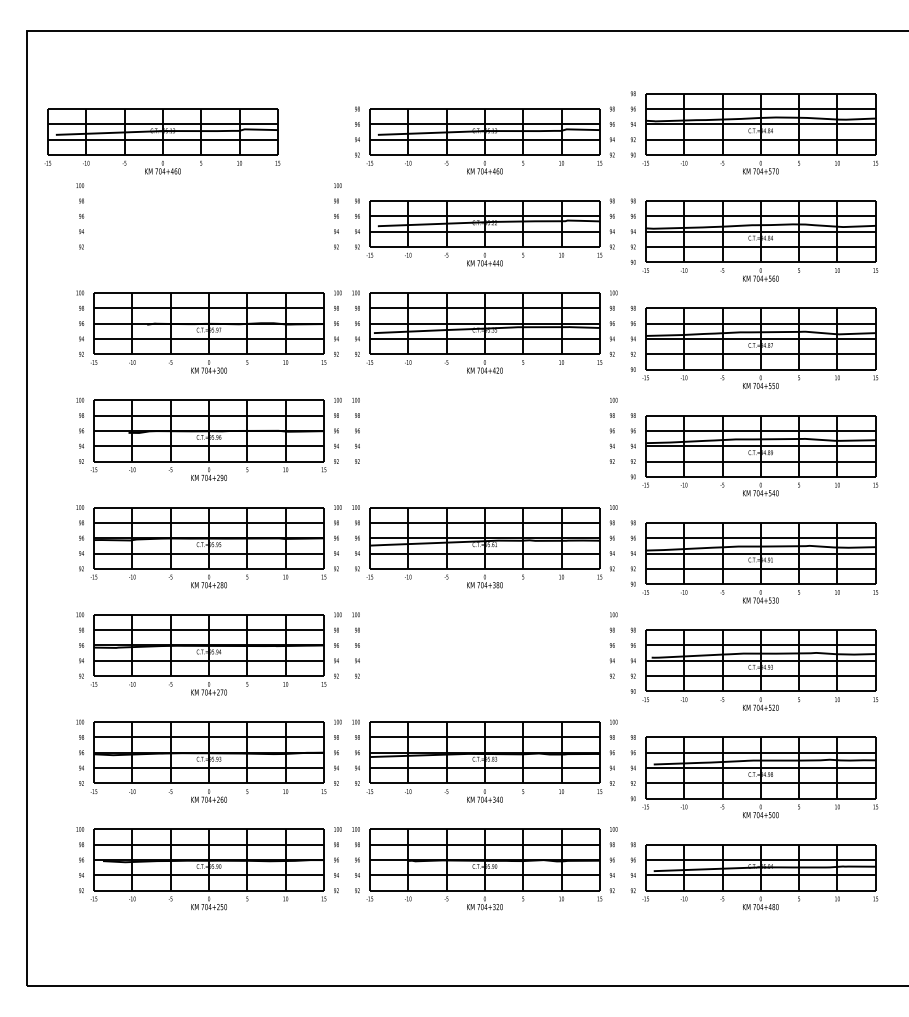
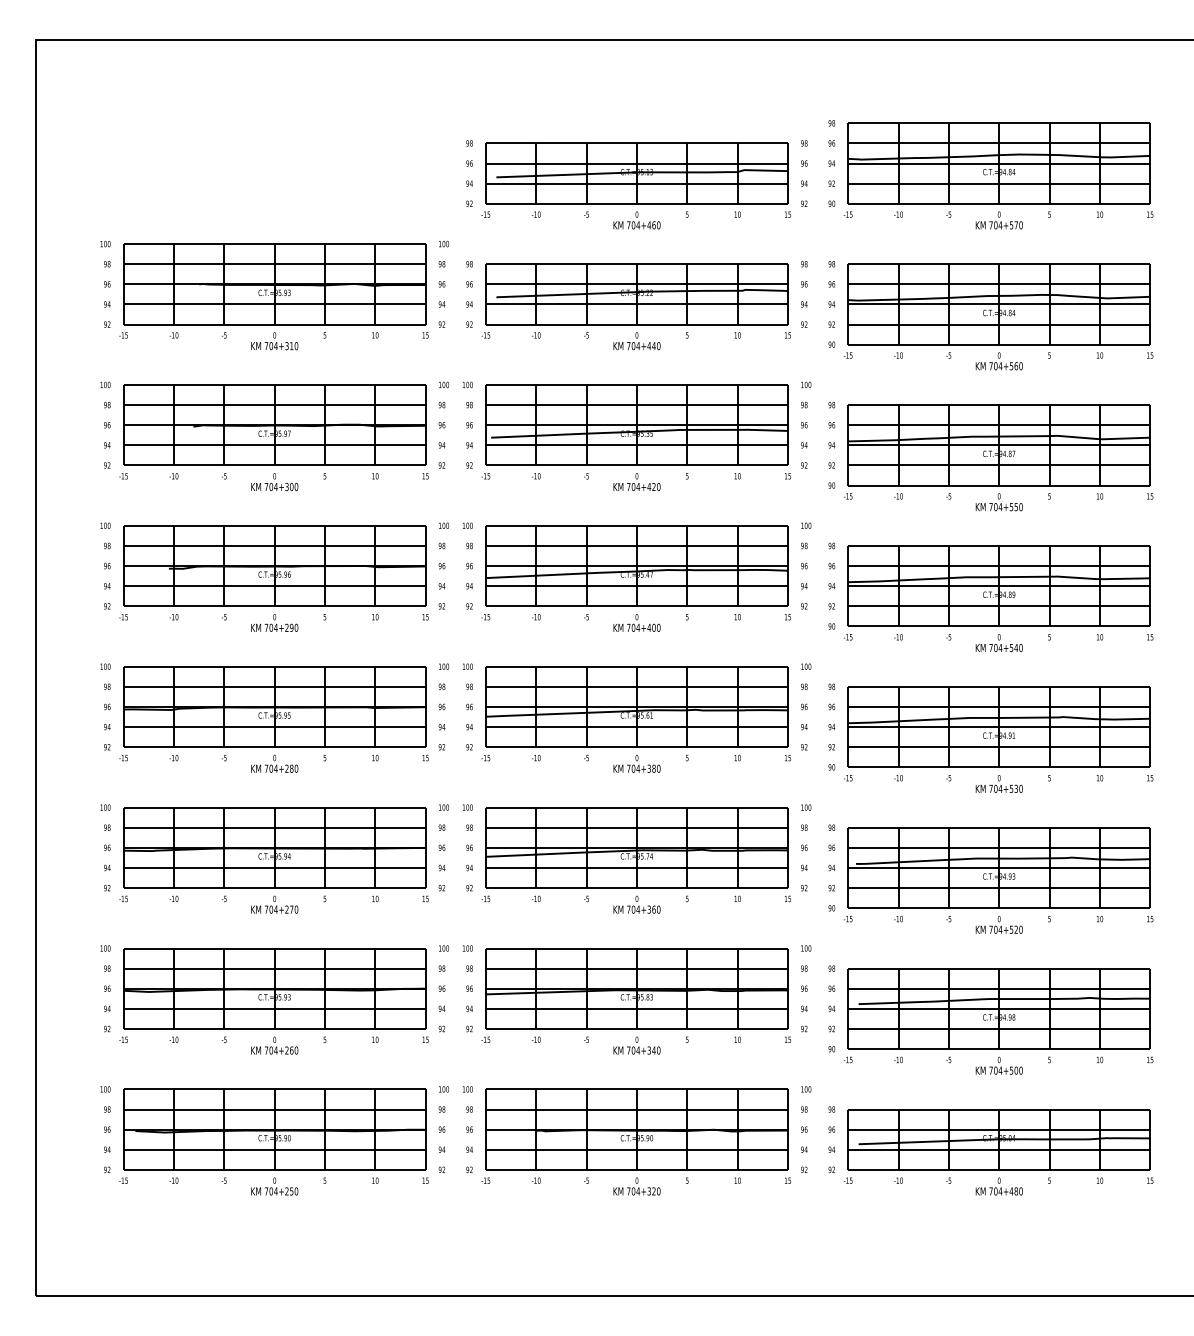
part: (162, 141) -> (213, 186), removed
part: (208, 225) -> (273, 296), added
part: (484, 439) -> (636, 577), added
part: (484, 654) -> (636, 859), added

